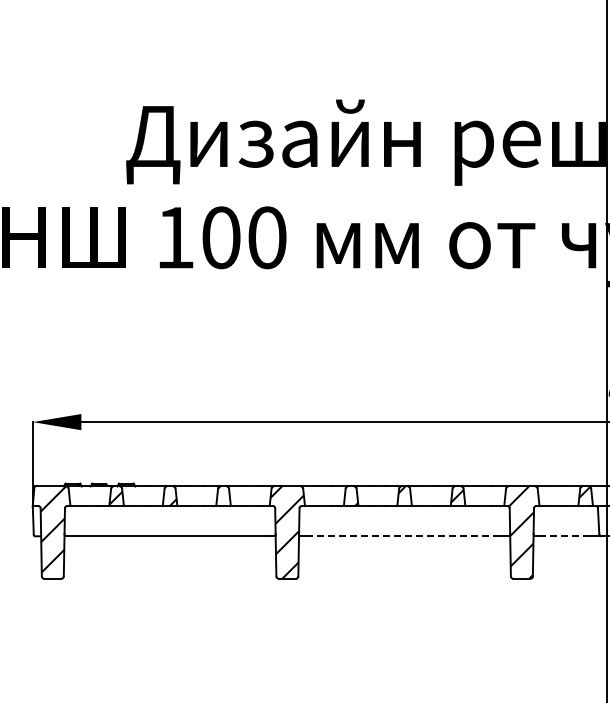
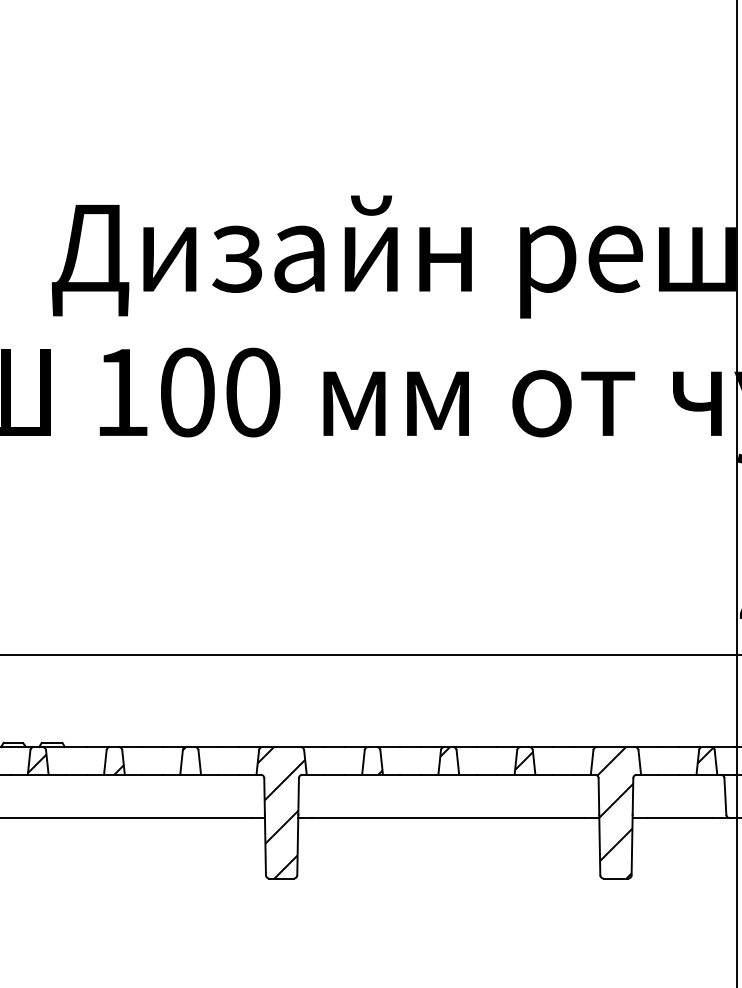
line: (404, 536) -> (448, 818), dashed -> solid
line: (565, 536) -> (678, 818), dashed -> solid

